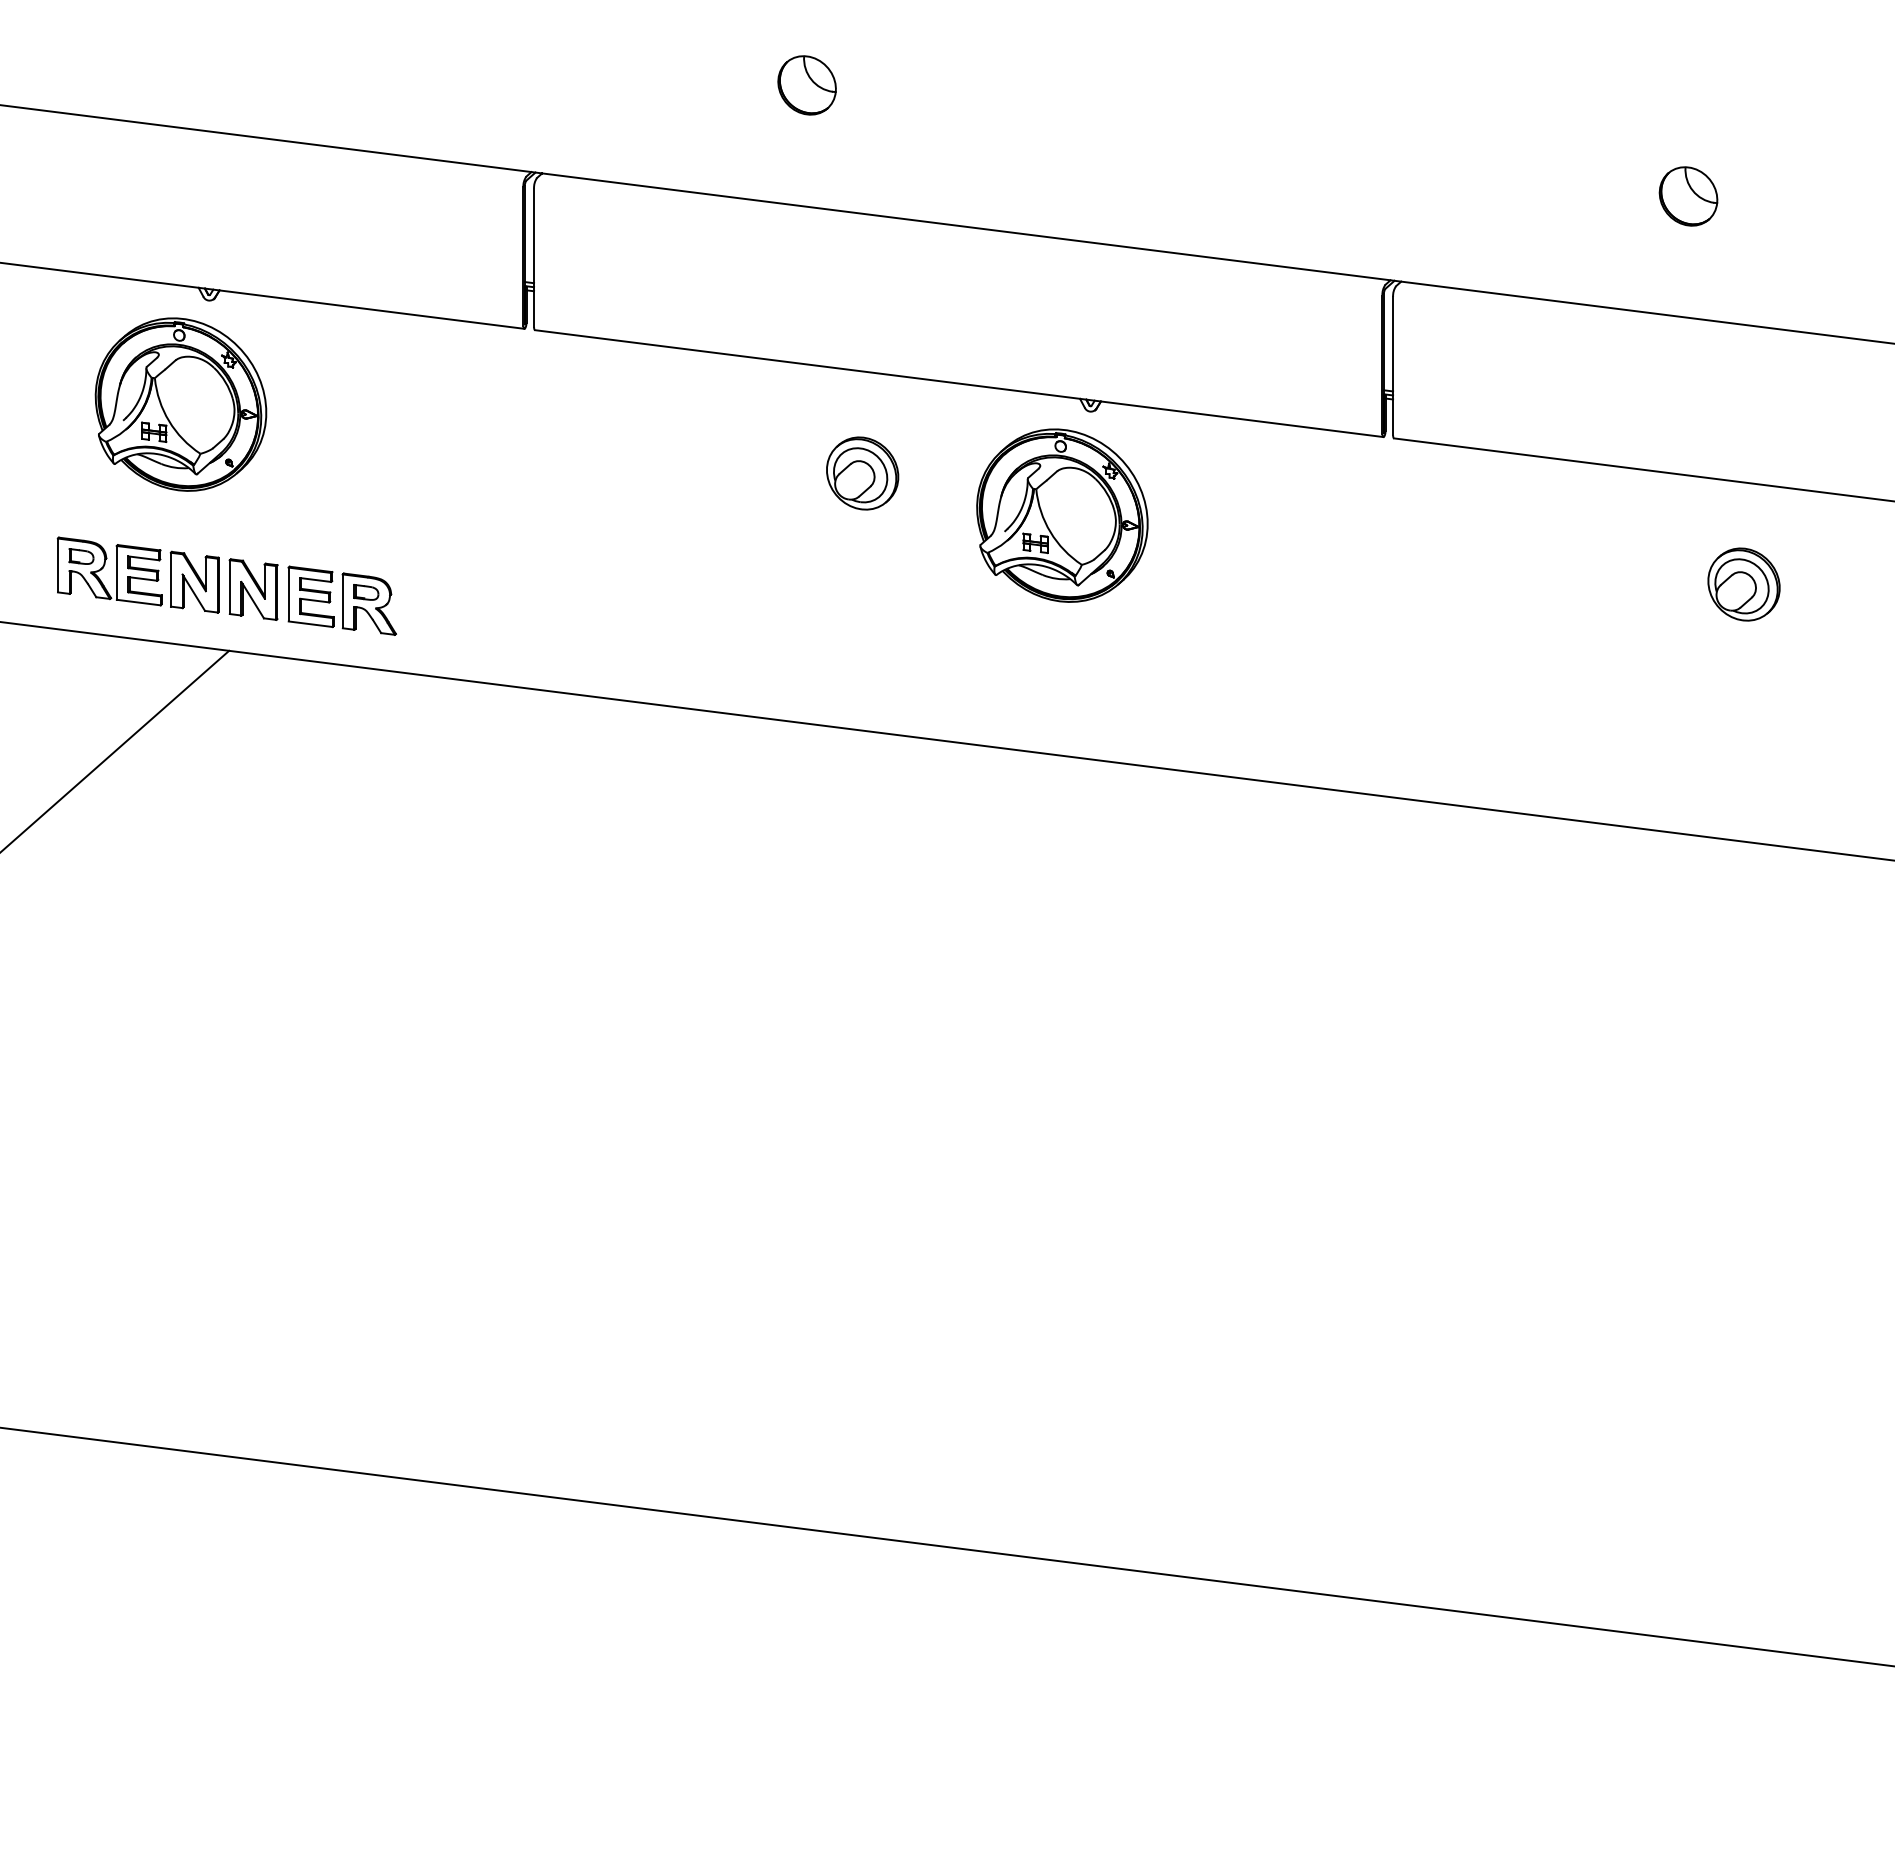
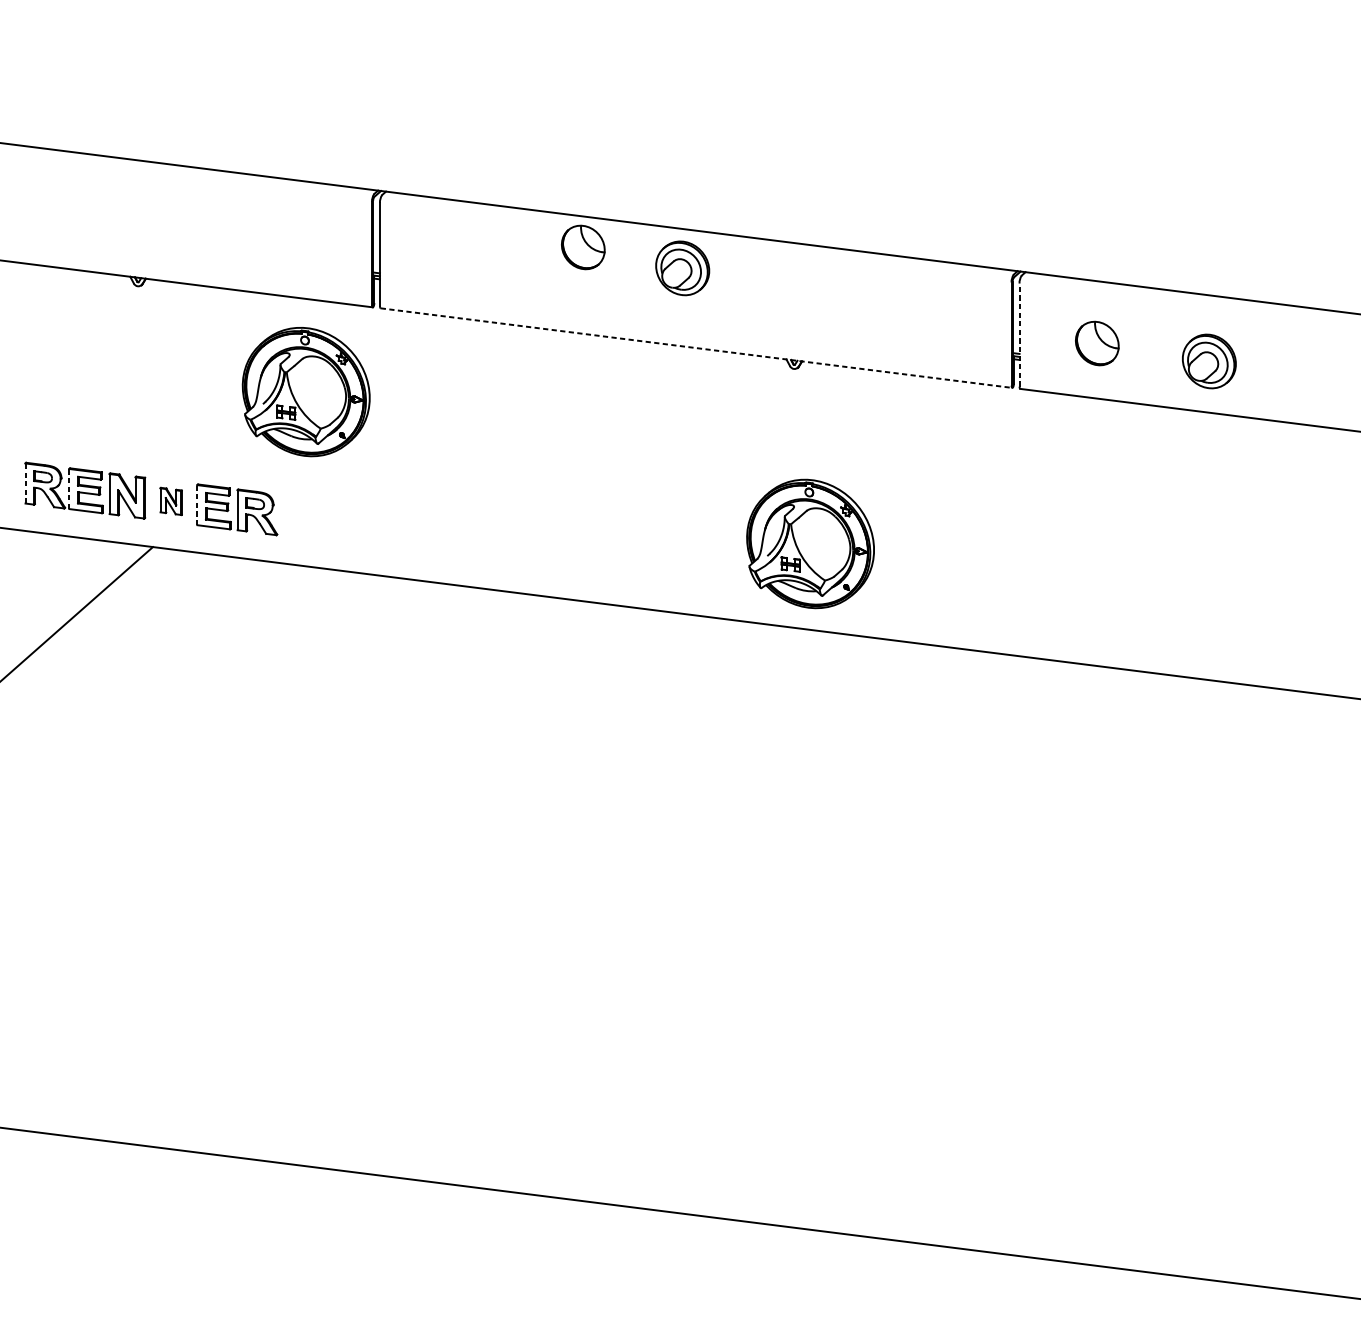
part: (806, 85) -> (582, 247), moved
part: (1688, 196) -> (1097, 343), moved
line: (1393, 365) -> (1019, 334), solid -> dashed
line: (959, 383) -> (696, 348), solid -> dashed
part: (180, 404) -> (305, 391), moved
part: (862, 473) -> (682, 268), moved
part: (1062, 515) -> (810, 543), moved
line: (57, 565) -> (25, 483), solid -> dashed
line: (116, 572) -> (69, 488), solid -> dashed
part: (1743, 584) -> (1208, 361), moved
part: (253, 589) -> (171, 501), size x0.6
line: (288, 594) -> (197, 505), solid -> dashed

